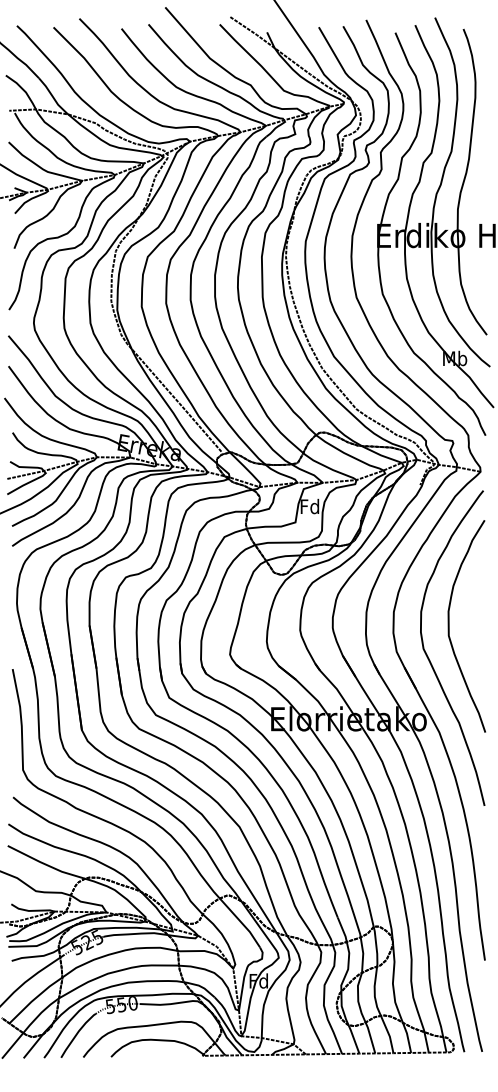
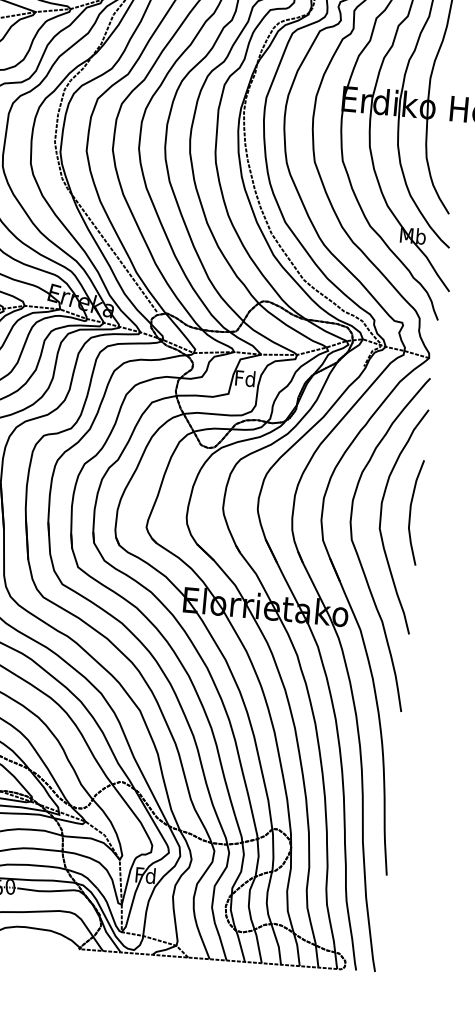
curve: (476, 617) -> (410, 511), added

